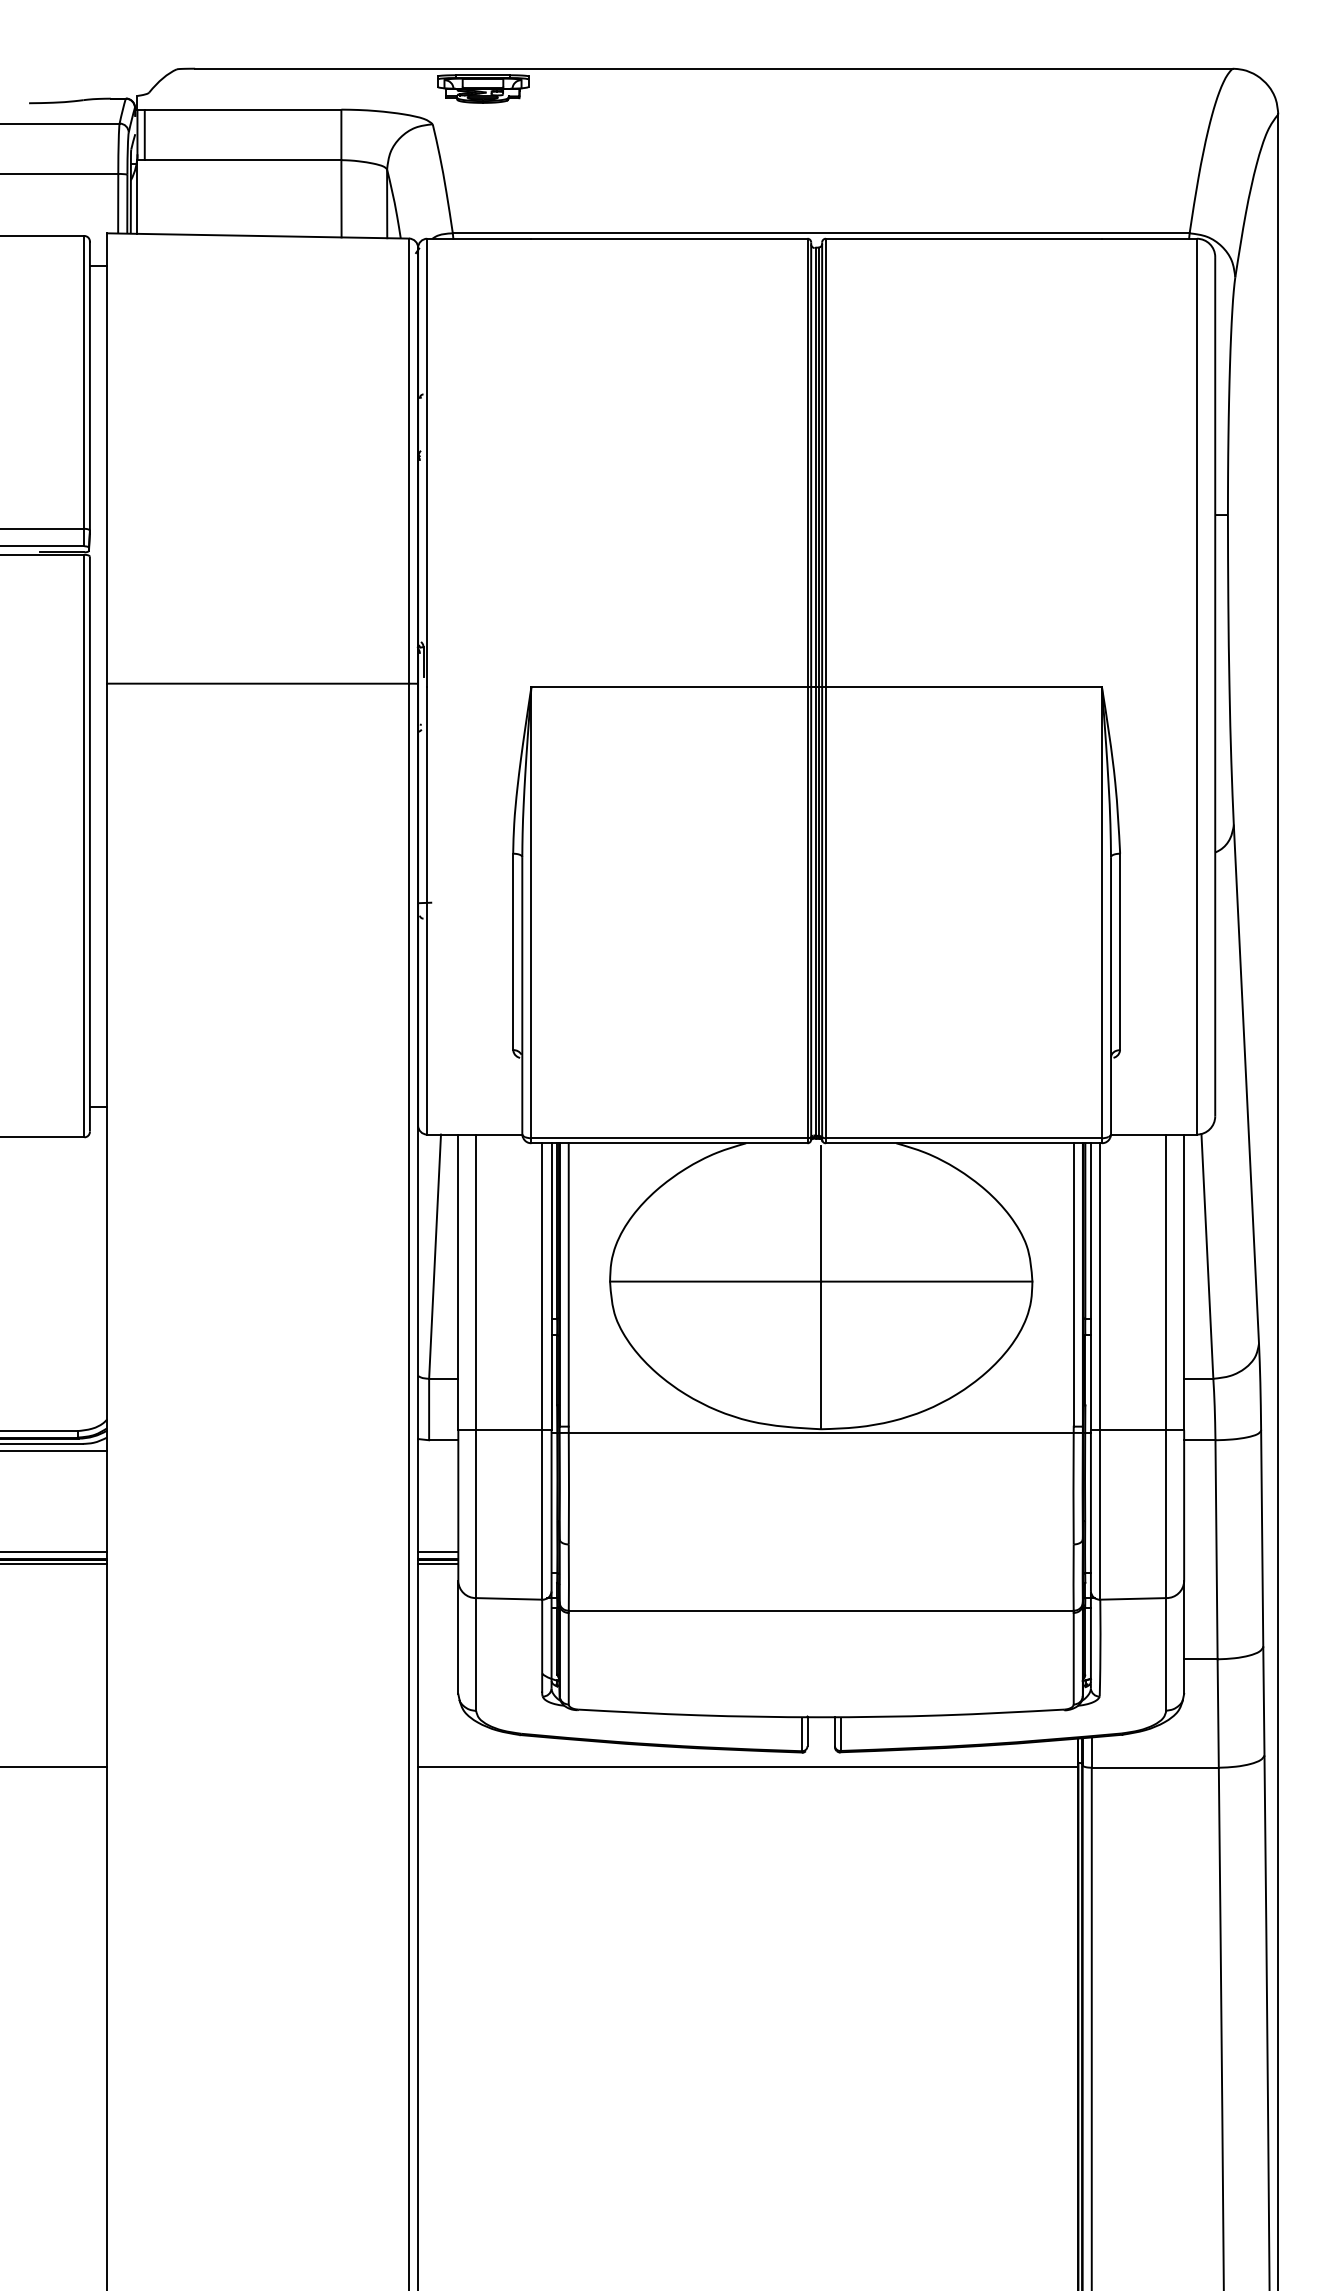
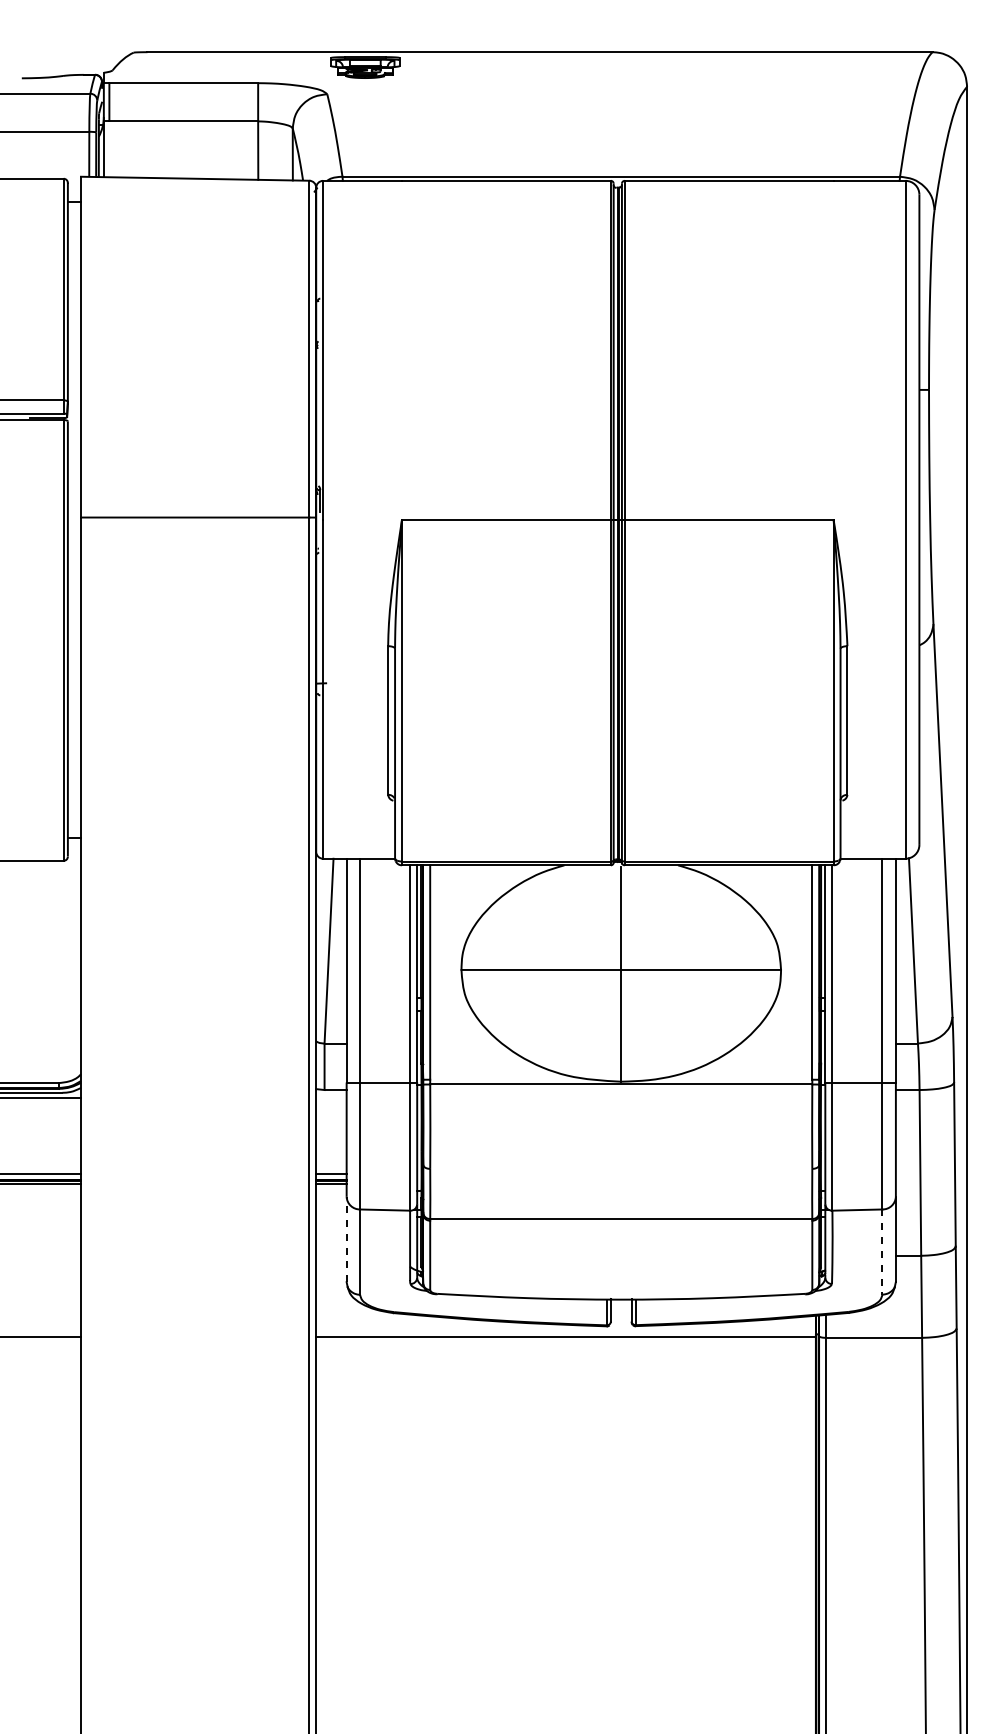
line: (458, 1637) -> (346, 1239), solid -> dashed
line: (1166, 1654) -> (882, 1252), solid -> dashed

